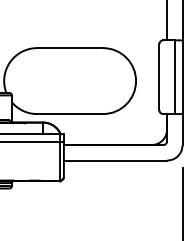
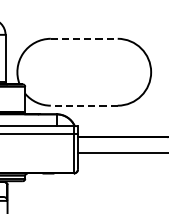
line: (70, 48) -> (84, 39), solid -> dashed
line: (70, 114) -> (84, 106), solid -> dashed

